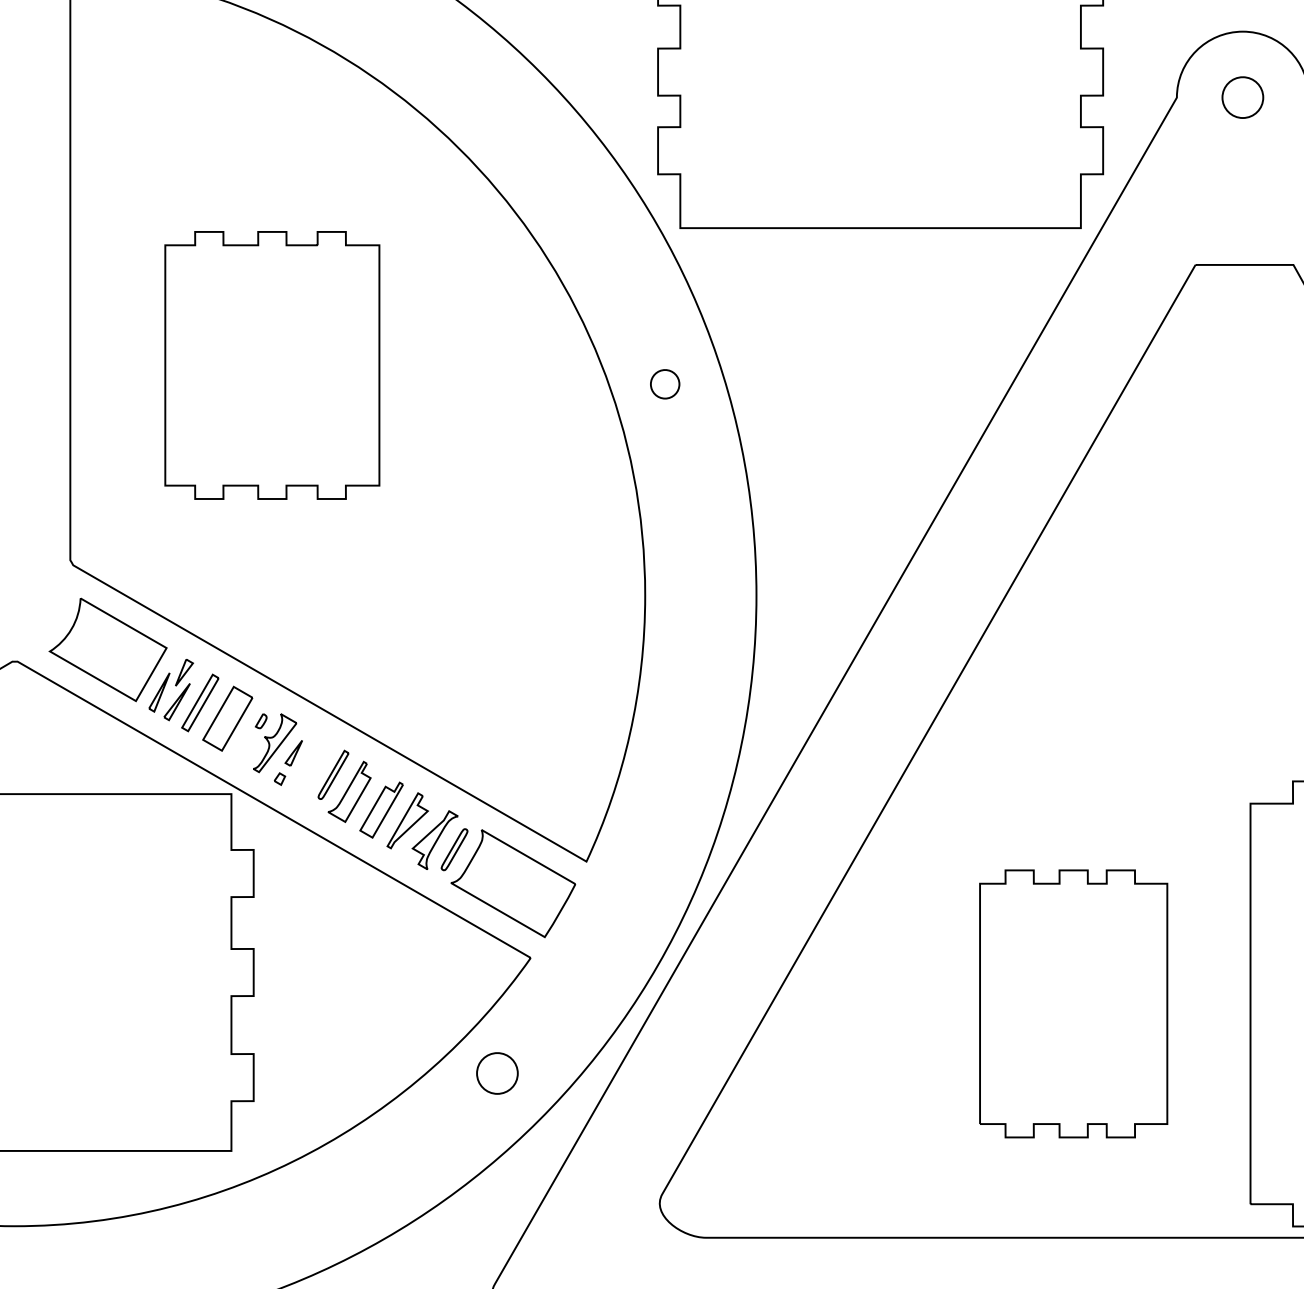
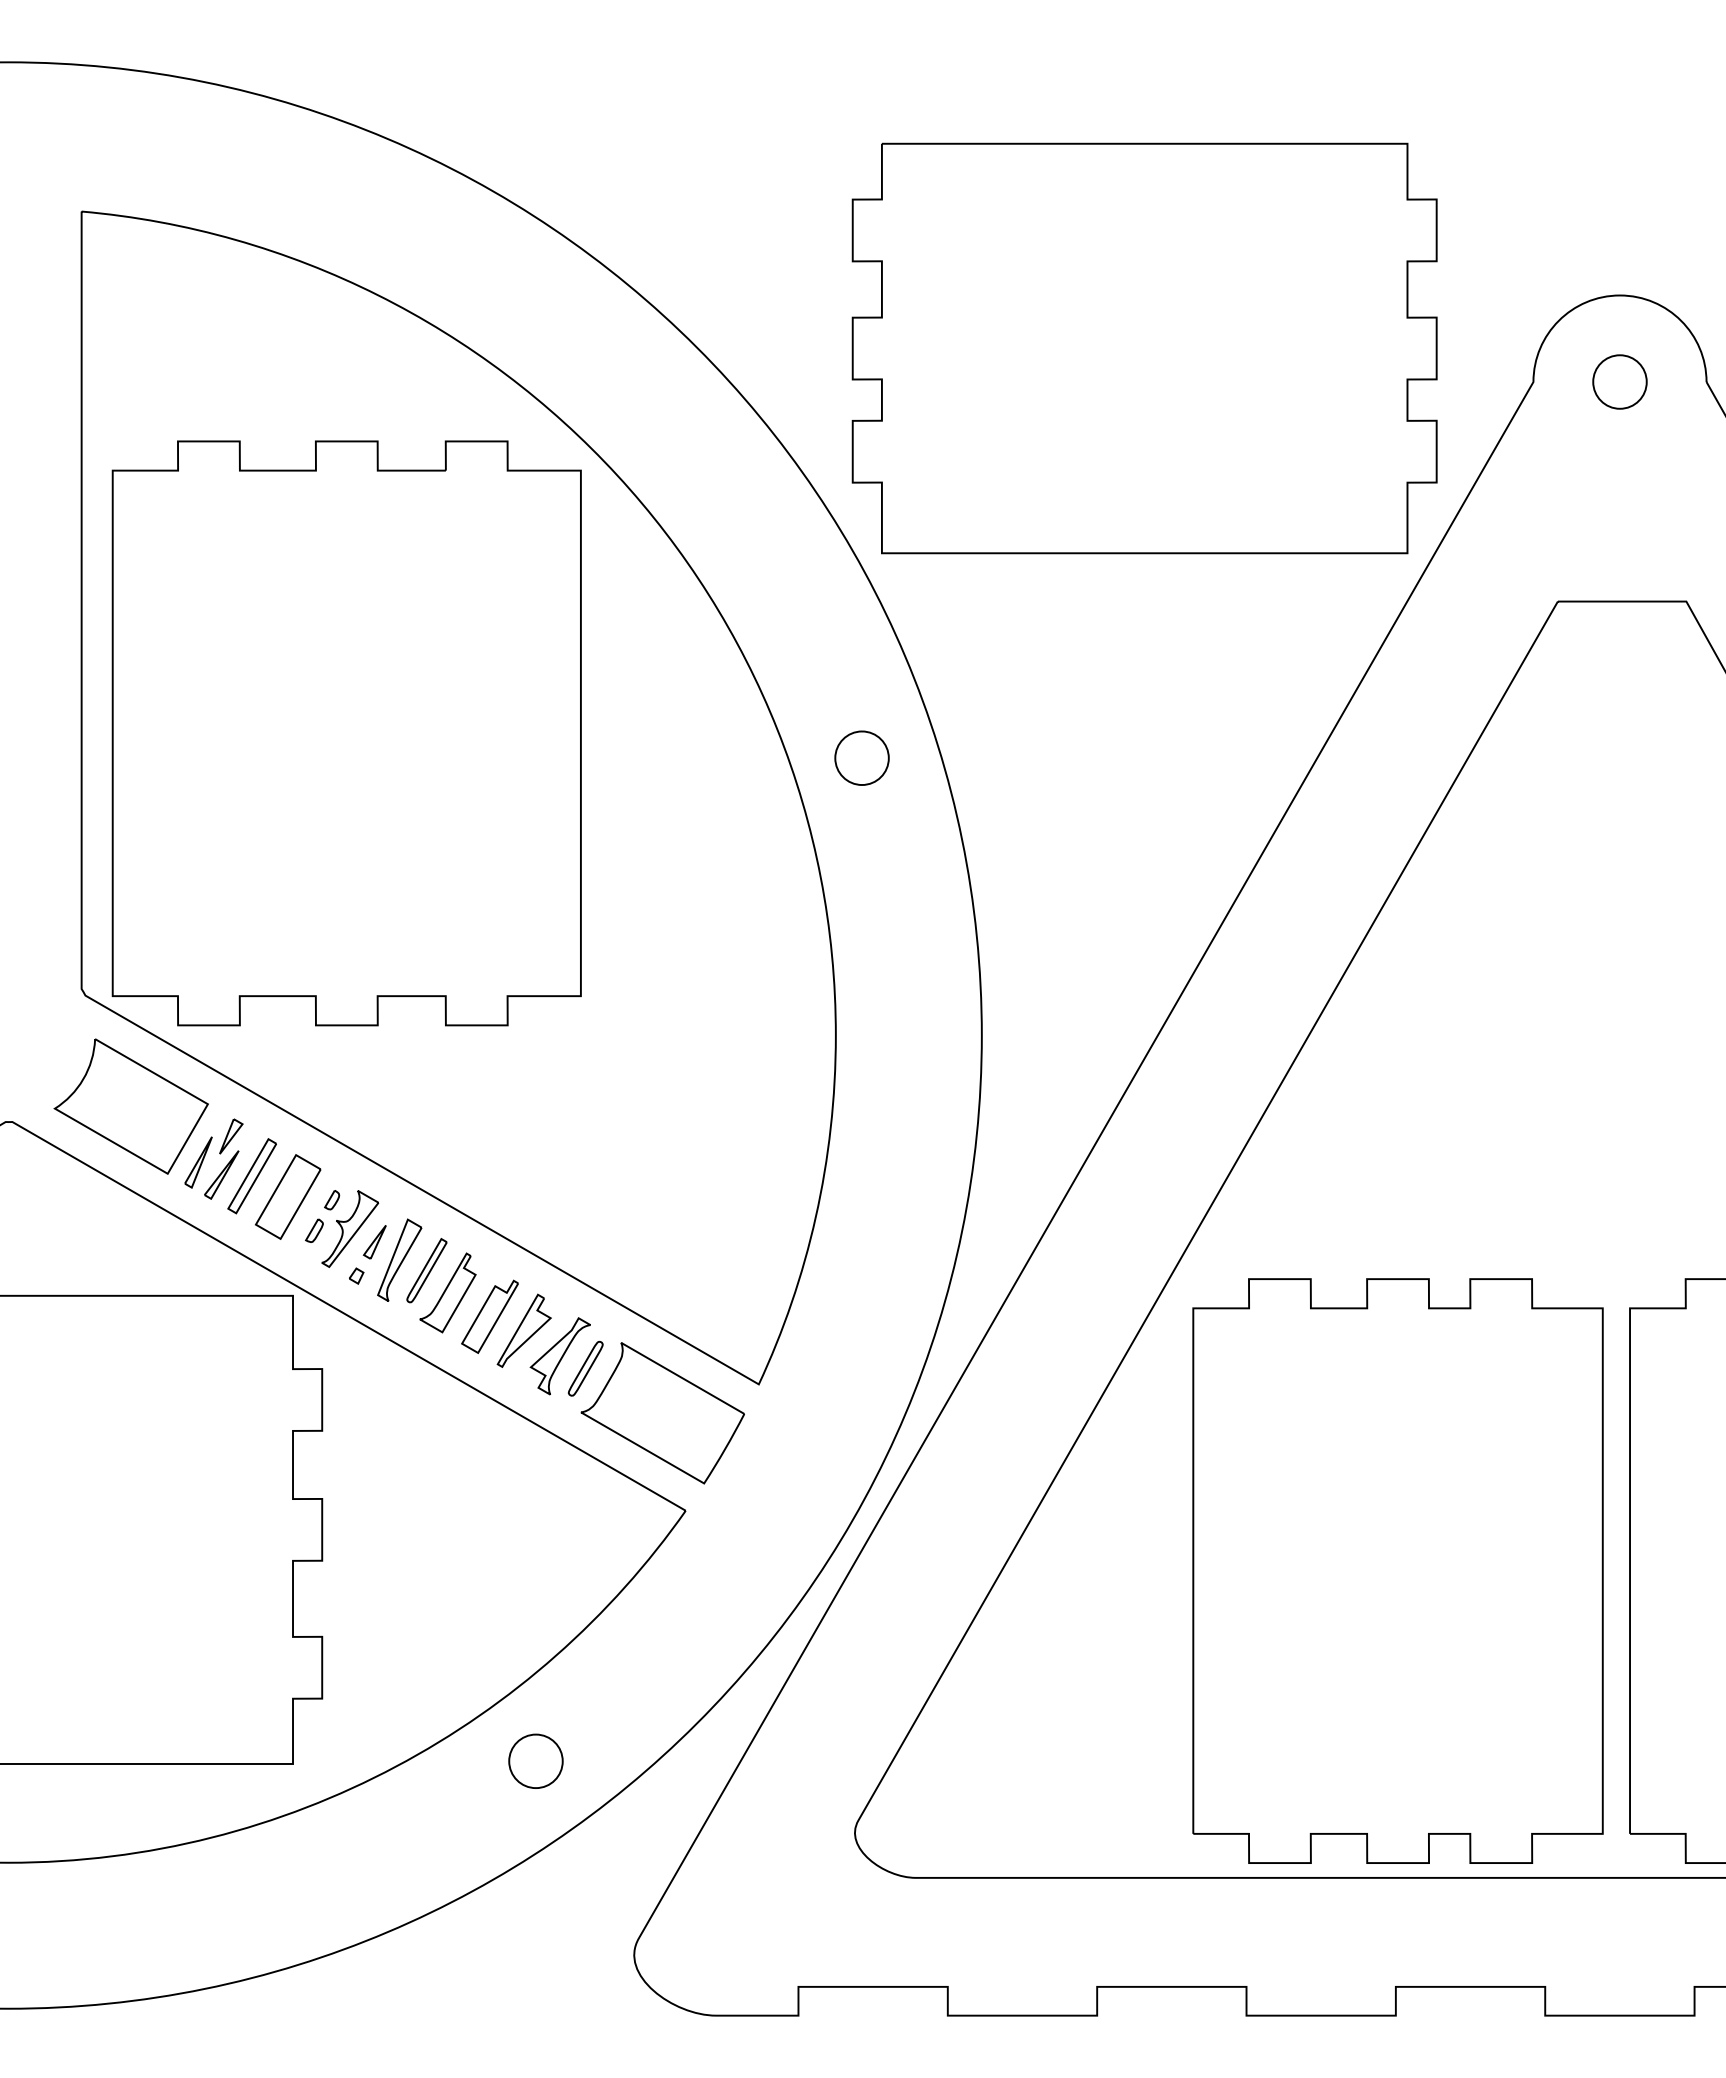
part: (272, 365) -> (346, 733), size x1.67
part: (664, 383) -> (861, 757), size x1.43
part: (247, 744) -> (314, 1230), added
part: (312, 766) -> (399, 1259), added
part: (1073, 1003) -> (1397, 1570), size x1.67
part: (497, 1072) -> (535, 1760), moved

